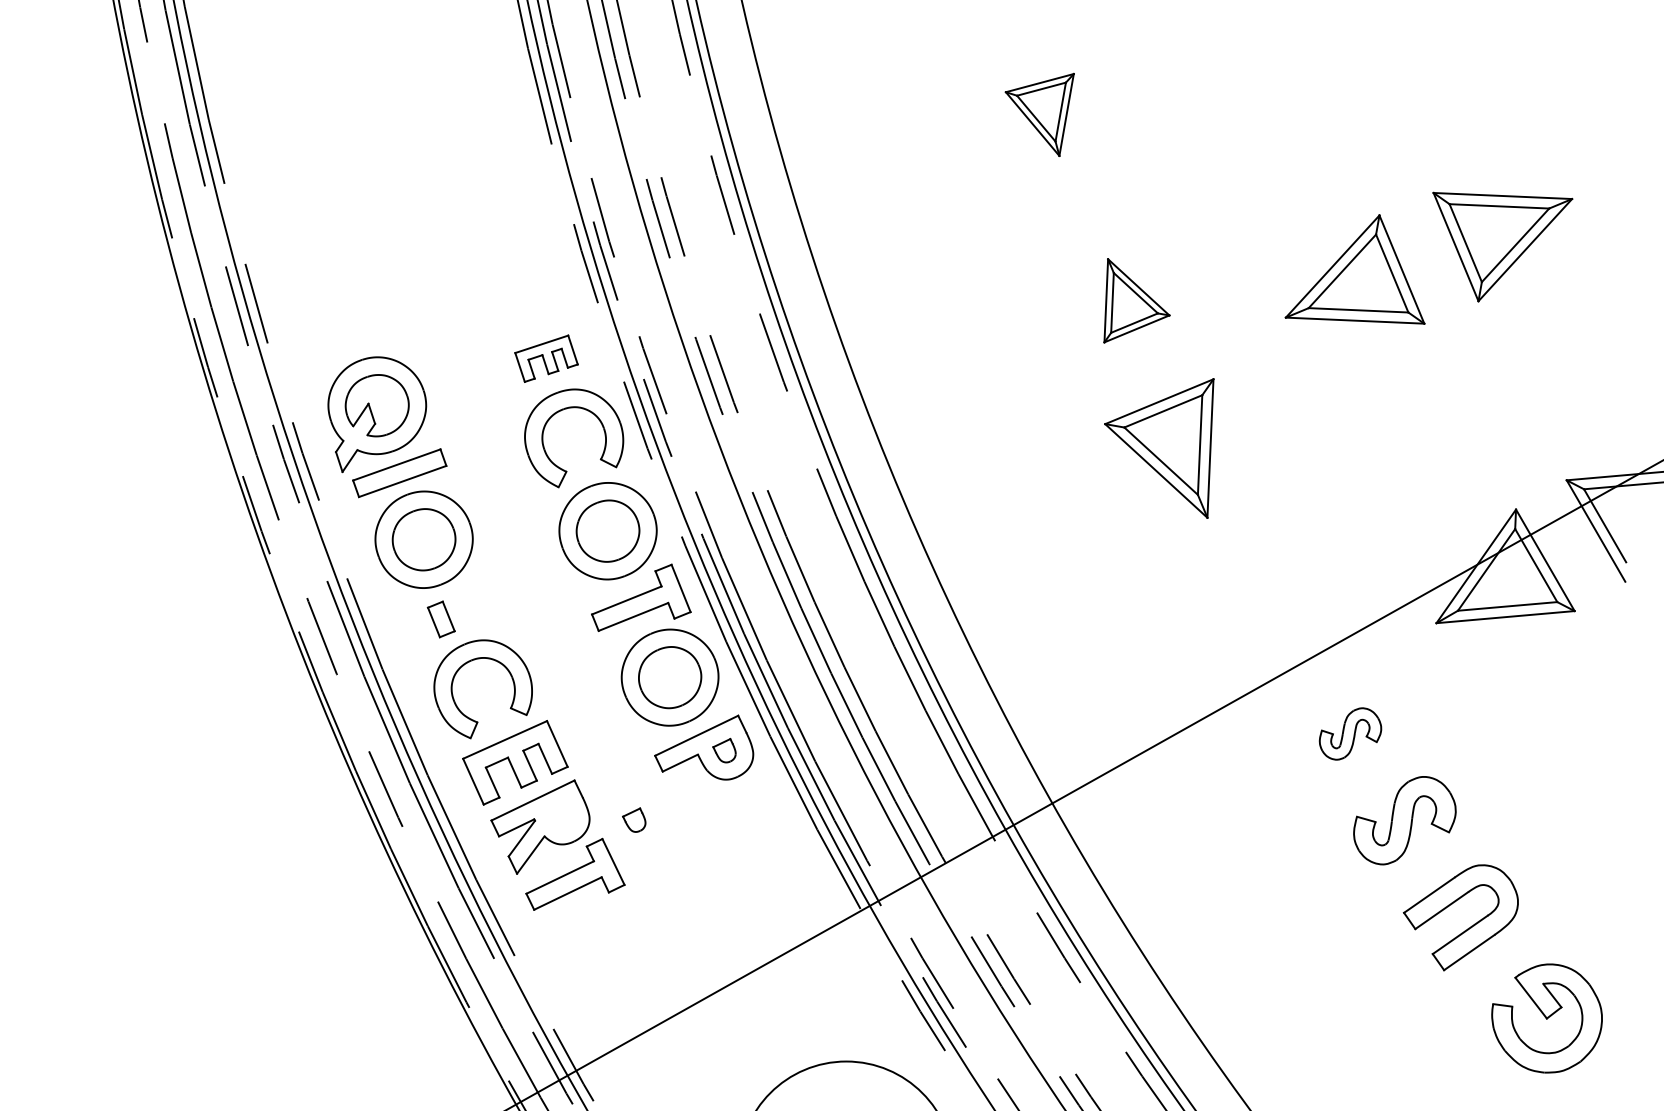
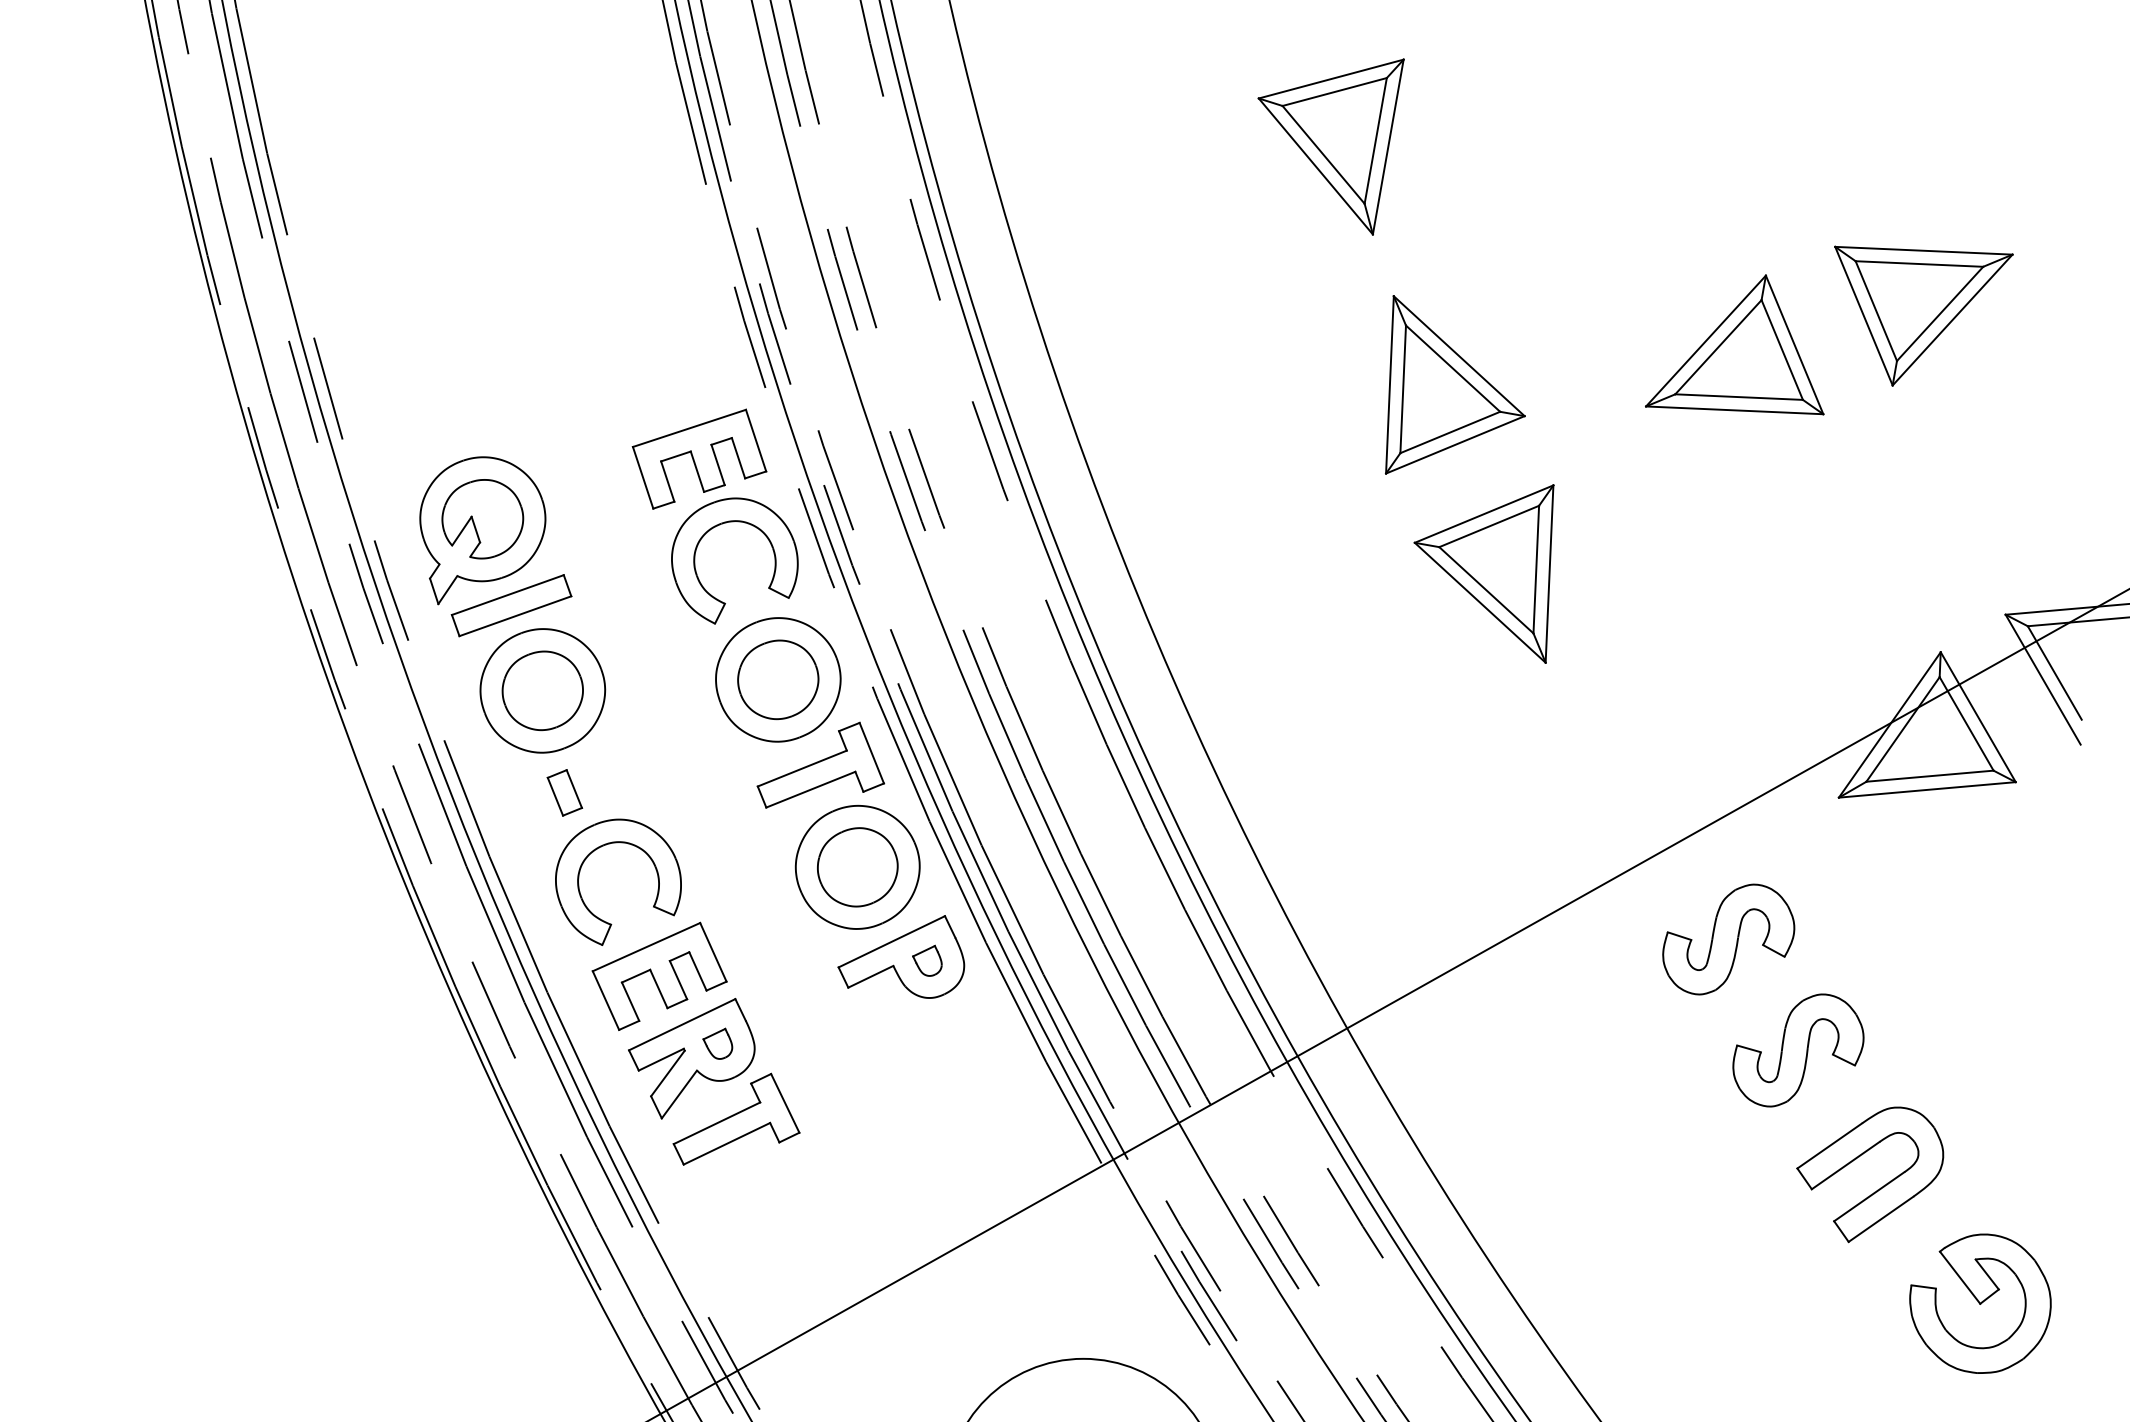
part: (1039, 114) -> (1330, 146), size x1.67
part: (1137, 300) -> (1455, 384), size x1.67
part: (546, 358) -> (699, 458), size x1.67
part: (1350, 733) -> (1728, 939), size x1.67
part: (633, 819) -> (717, 1043), moved

